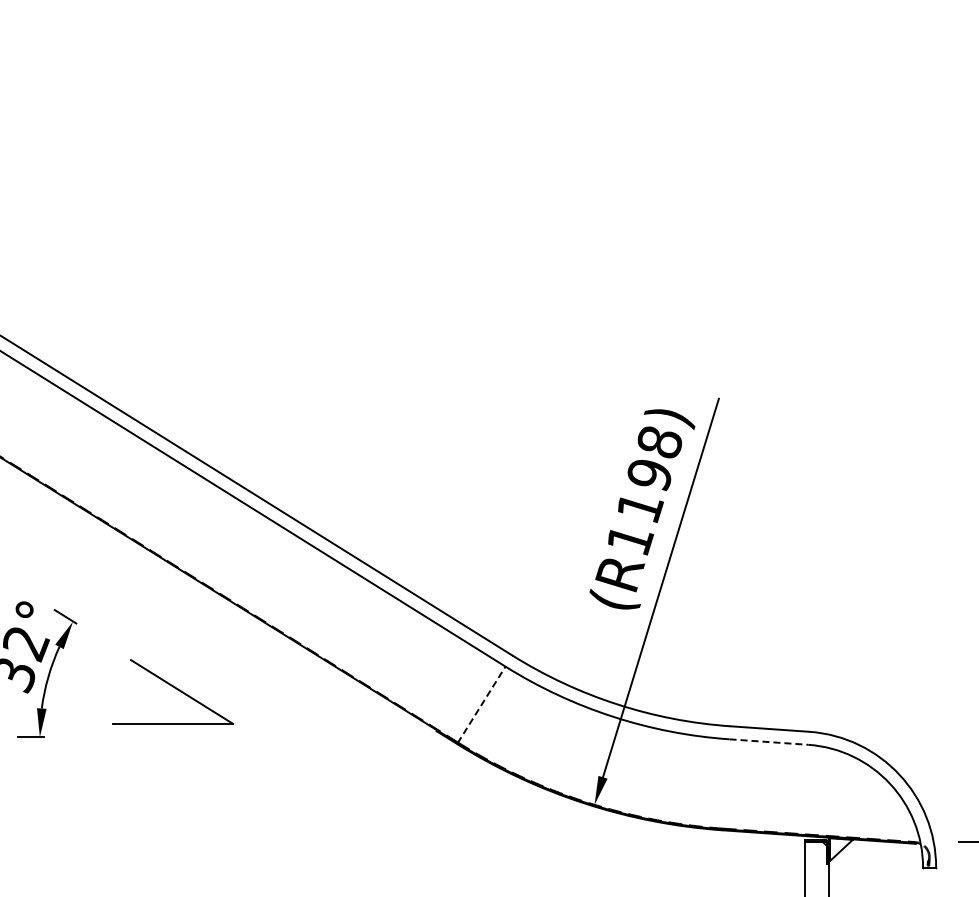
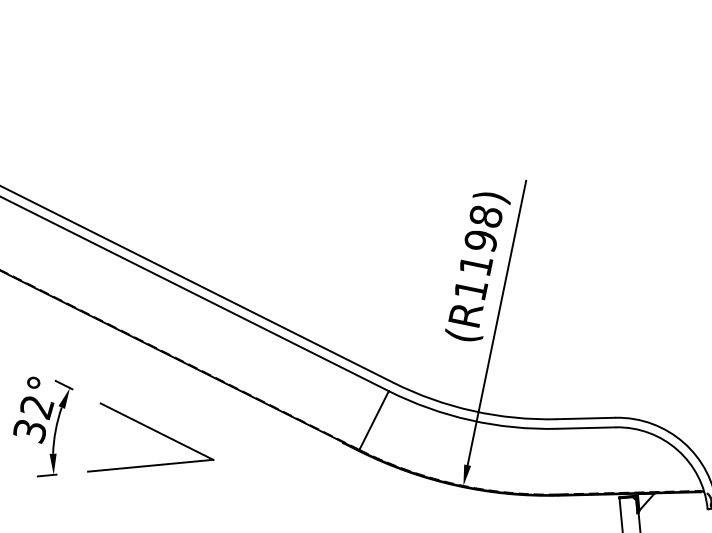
part: (172, 691) -> (147, 432), size x1.43
line: (481, 704) -> (373, 420), dashed -> solid
line: (769, 742) -> (586, 428), dashed -> solid

